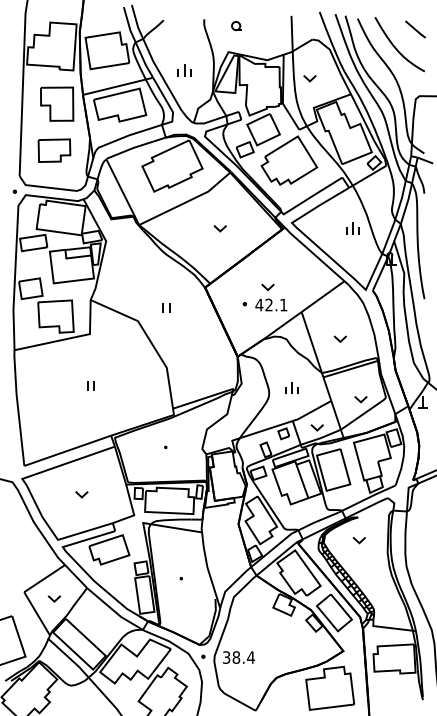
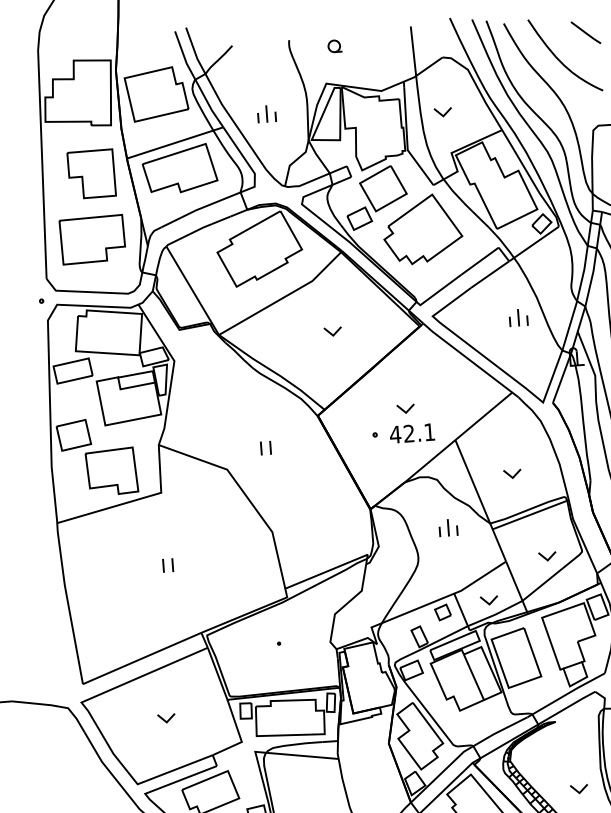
part: (54, 150) -> (92, 239), size x1.43
part: (291, 387) -> (447, 527), moved
part: (358, 540) -> (578, 789), moved

